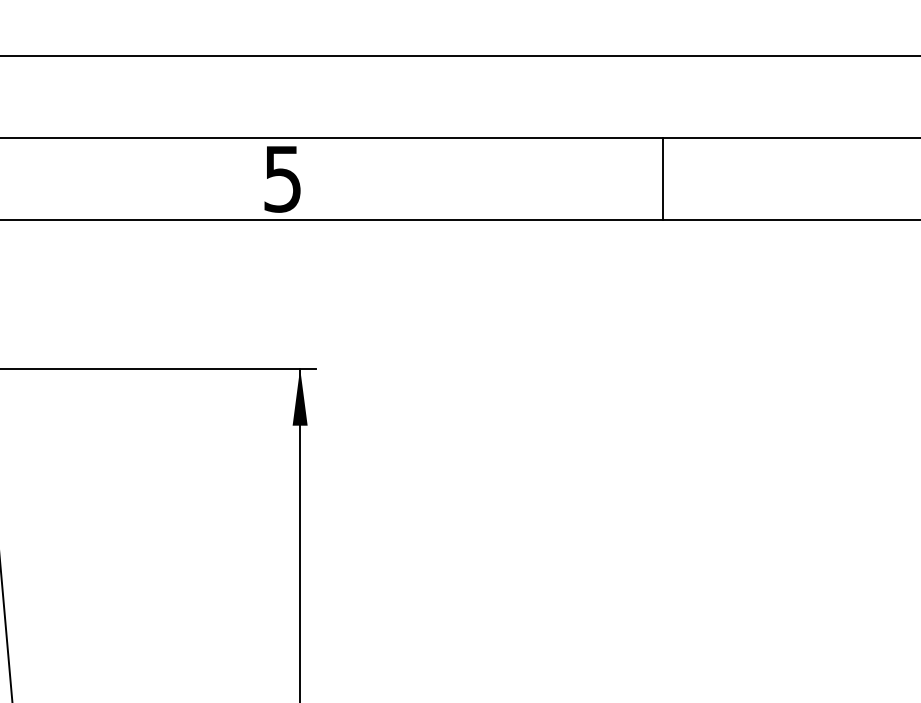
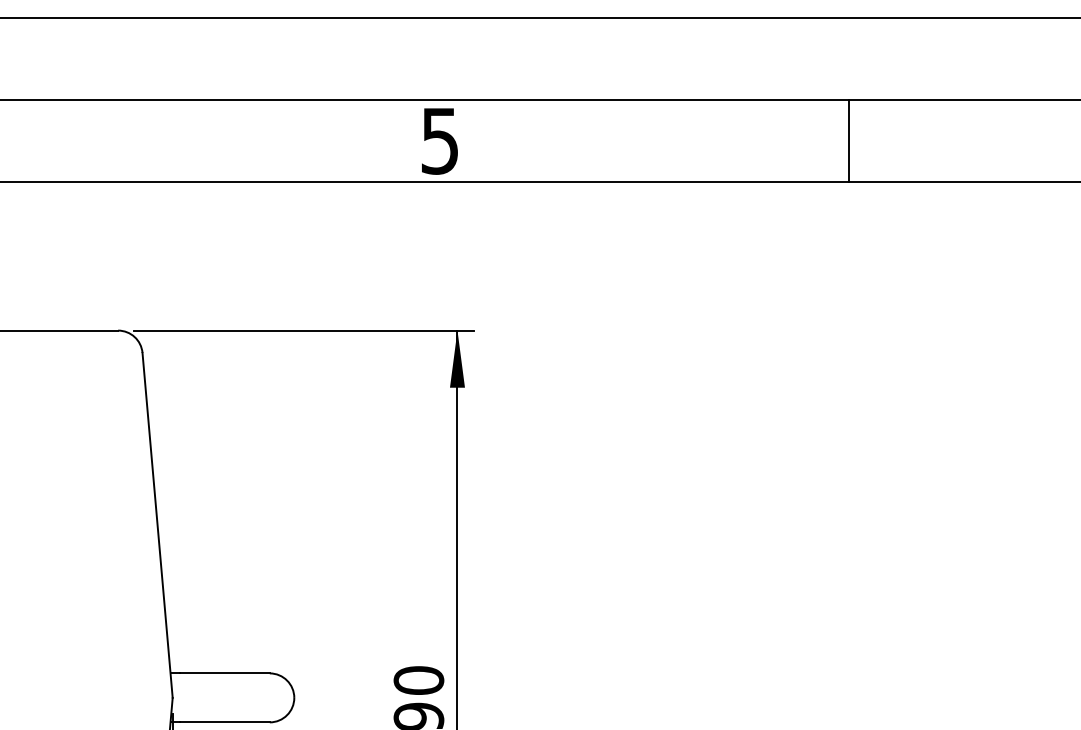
line: (663, 178) -> (848, 140), moved

